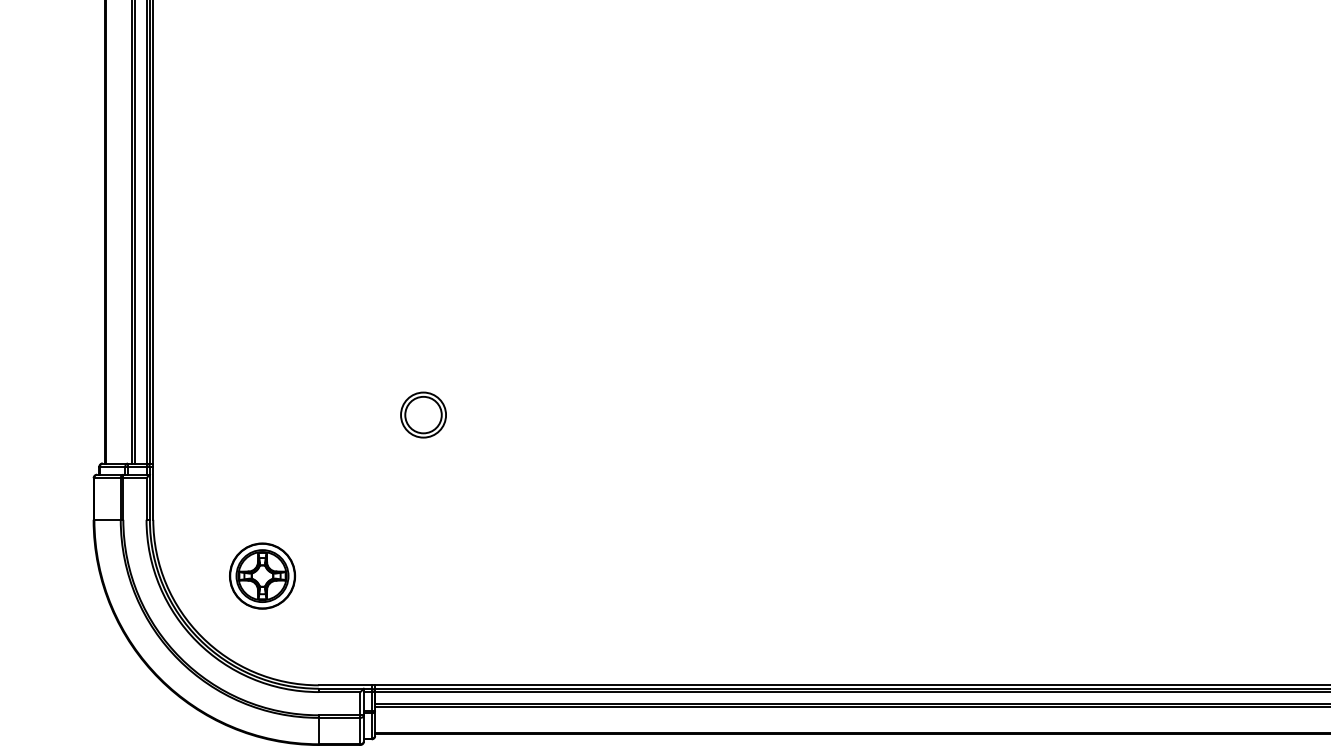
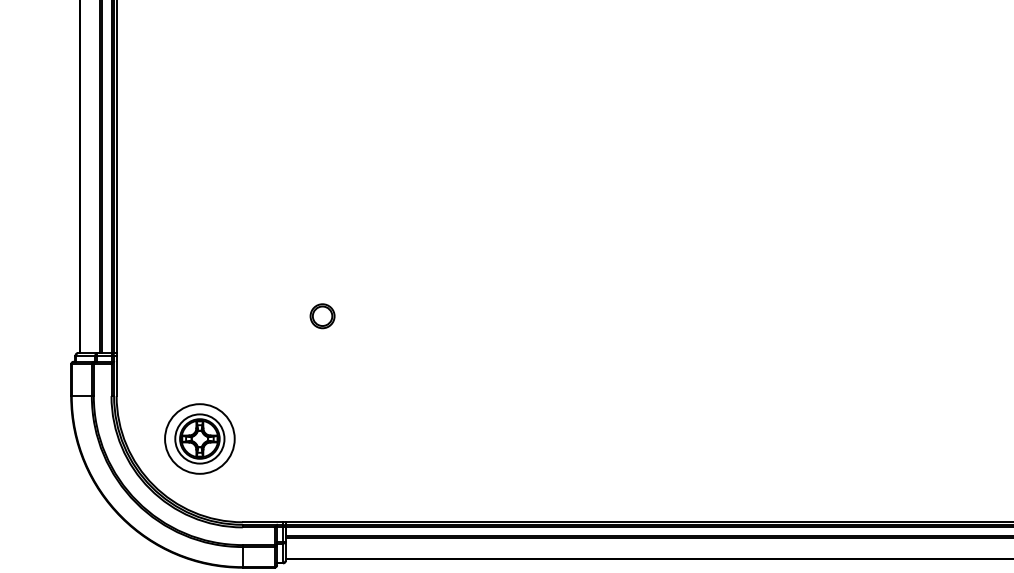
part: (423, 414) -> (322, 315), size x0.7
circle: (262, 575) -> (199, 438), size x1.4

